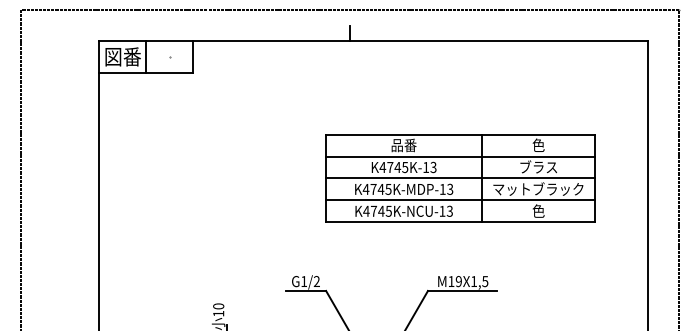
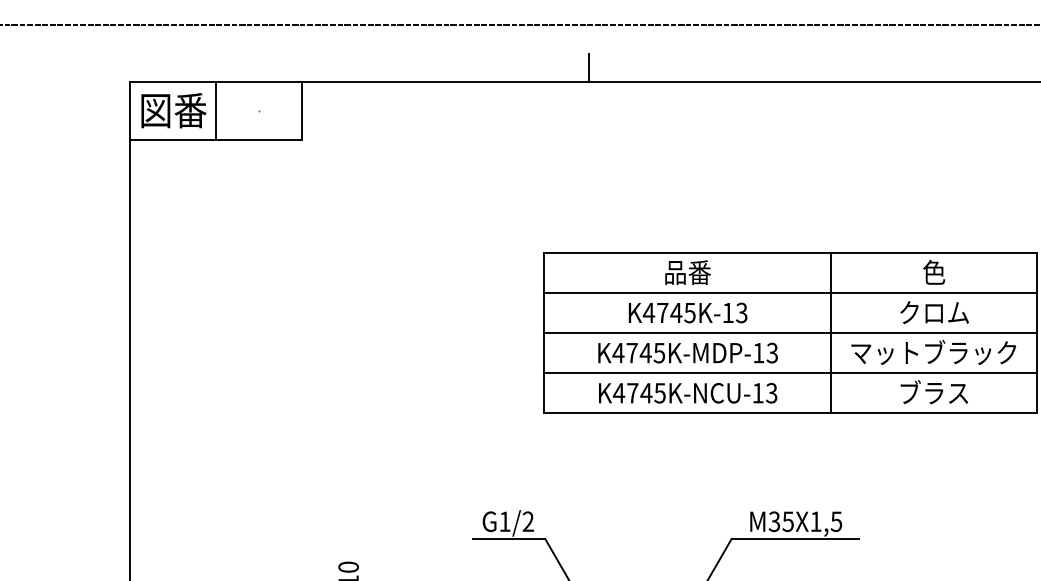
text: (538, 166) -> (933, 311), ブラス -> クロム
text: (538, 210) -> (933, 391), 色 -> ブラス
text: (454, 281) -> (780, 521), M19X1,5 -> M35X1,5

